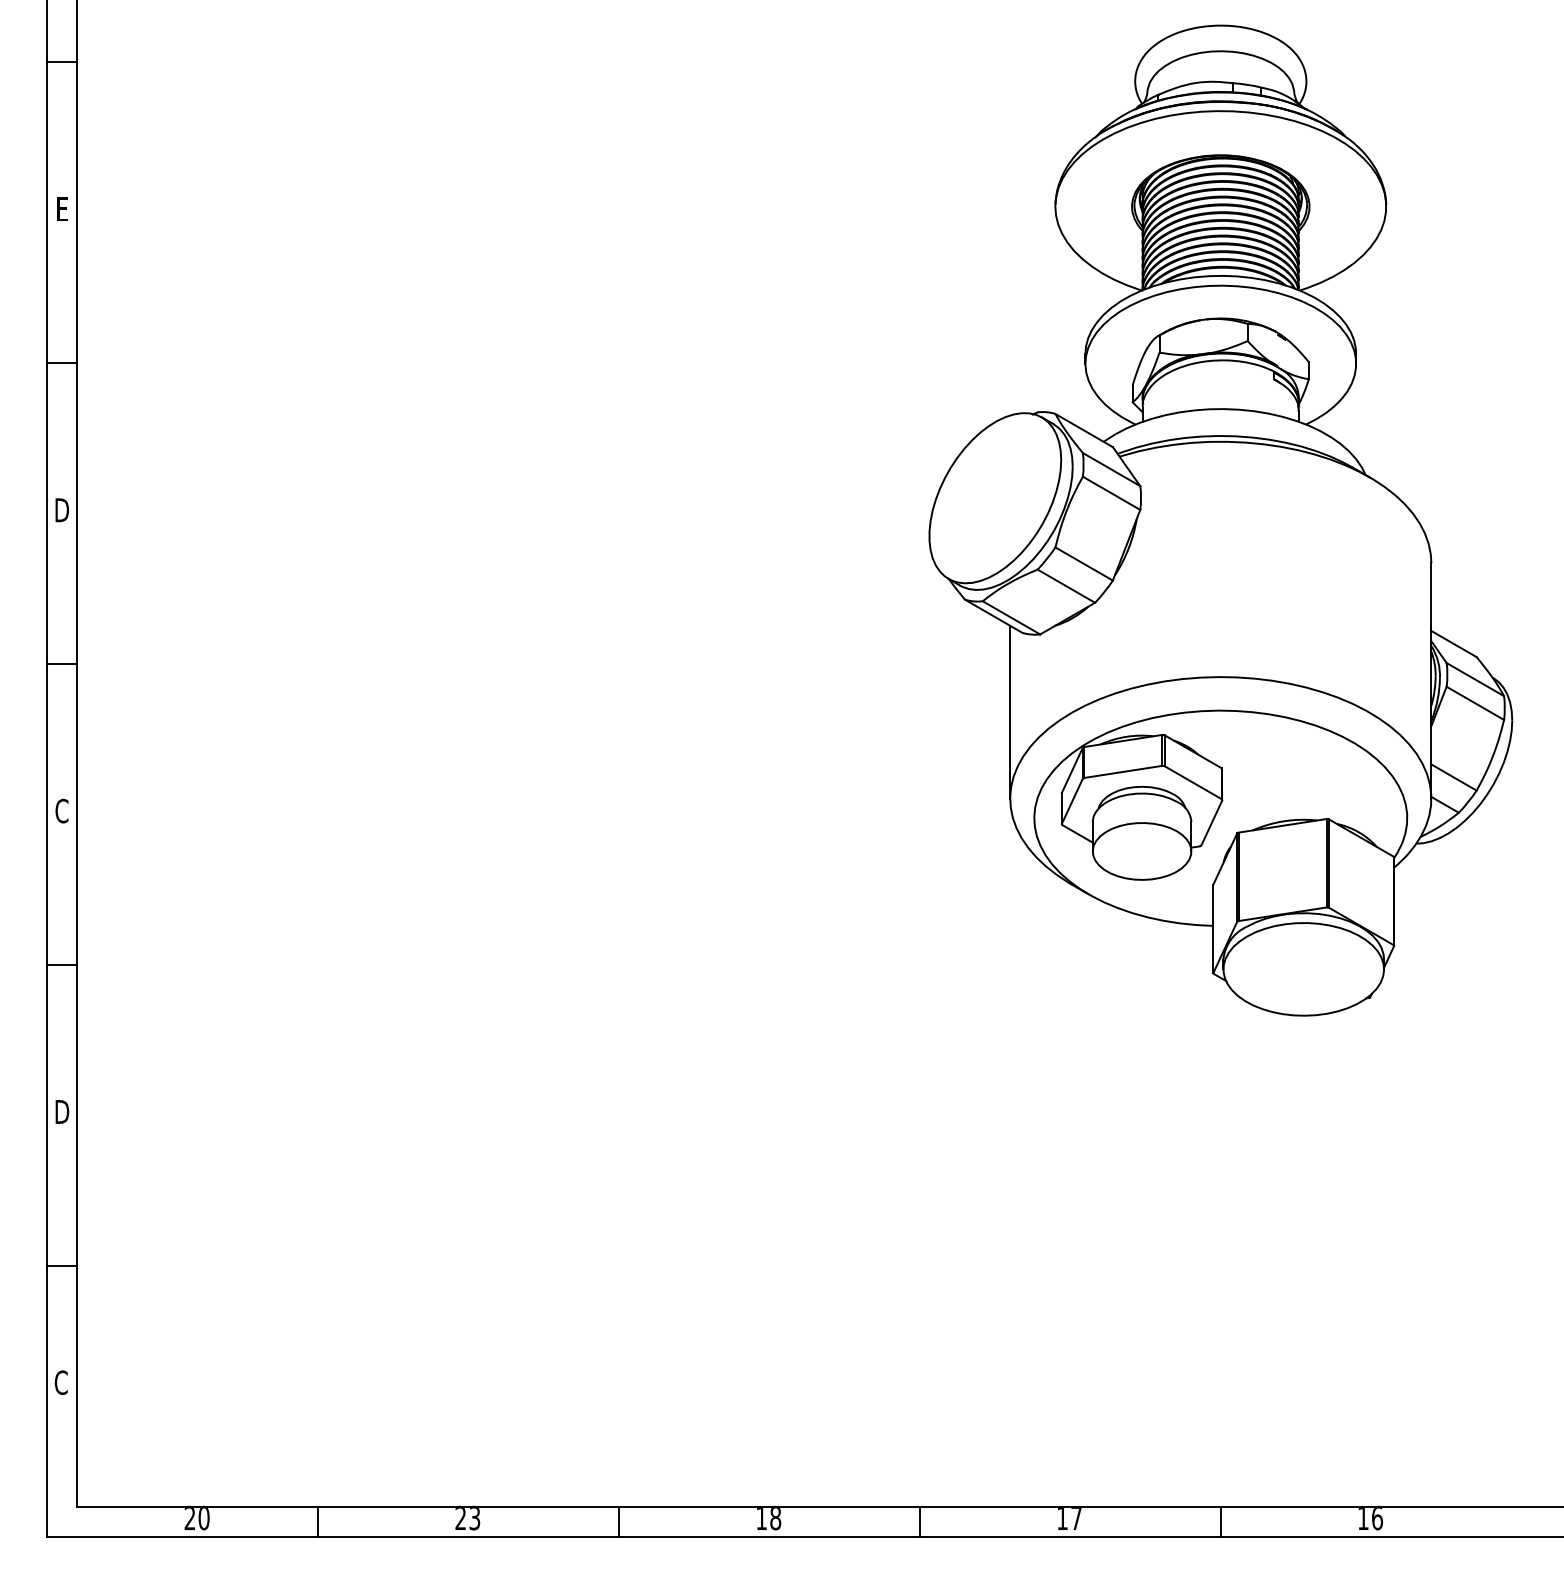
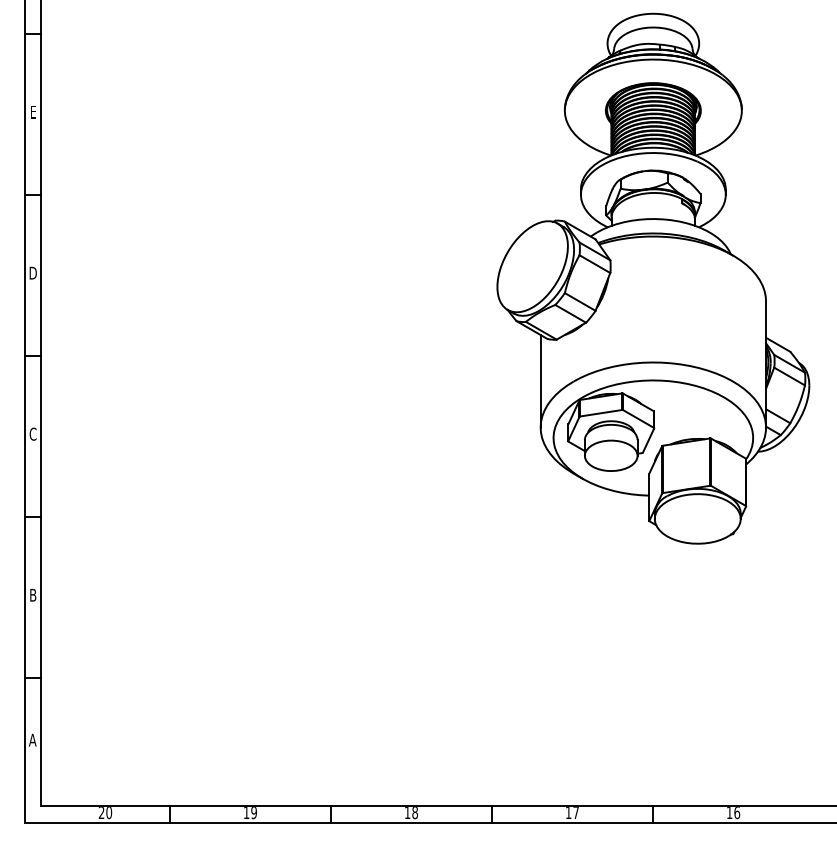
text: (60, 1112) -> (32, 595), D -> B
text: (60, 1381) -> (32, 739), C -> A
text: (466, 1517) -> (249, 812), 23 -> 19

